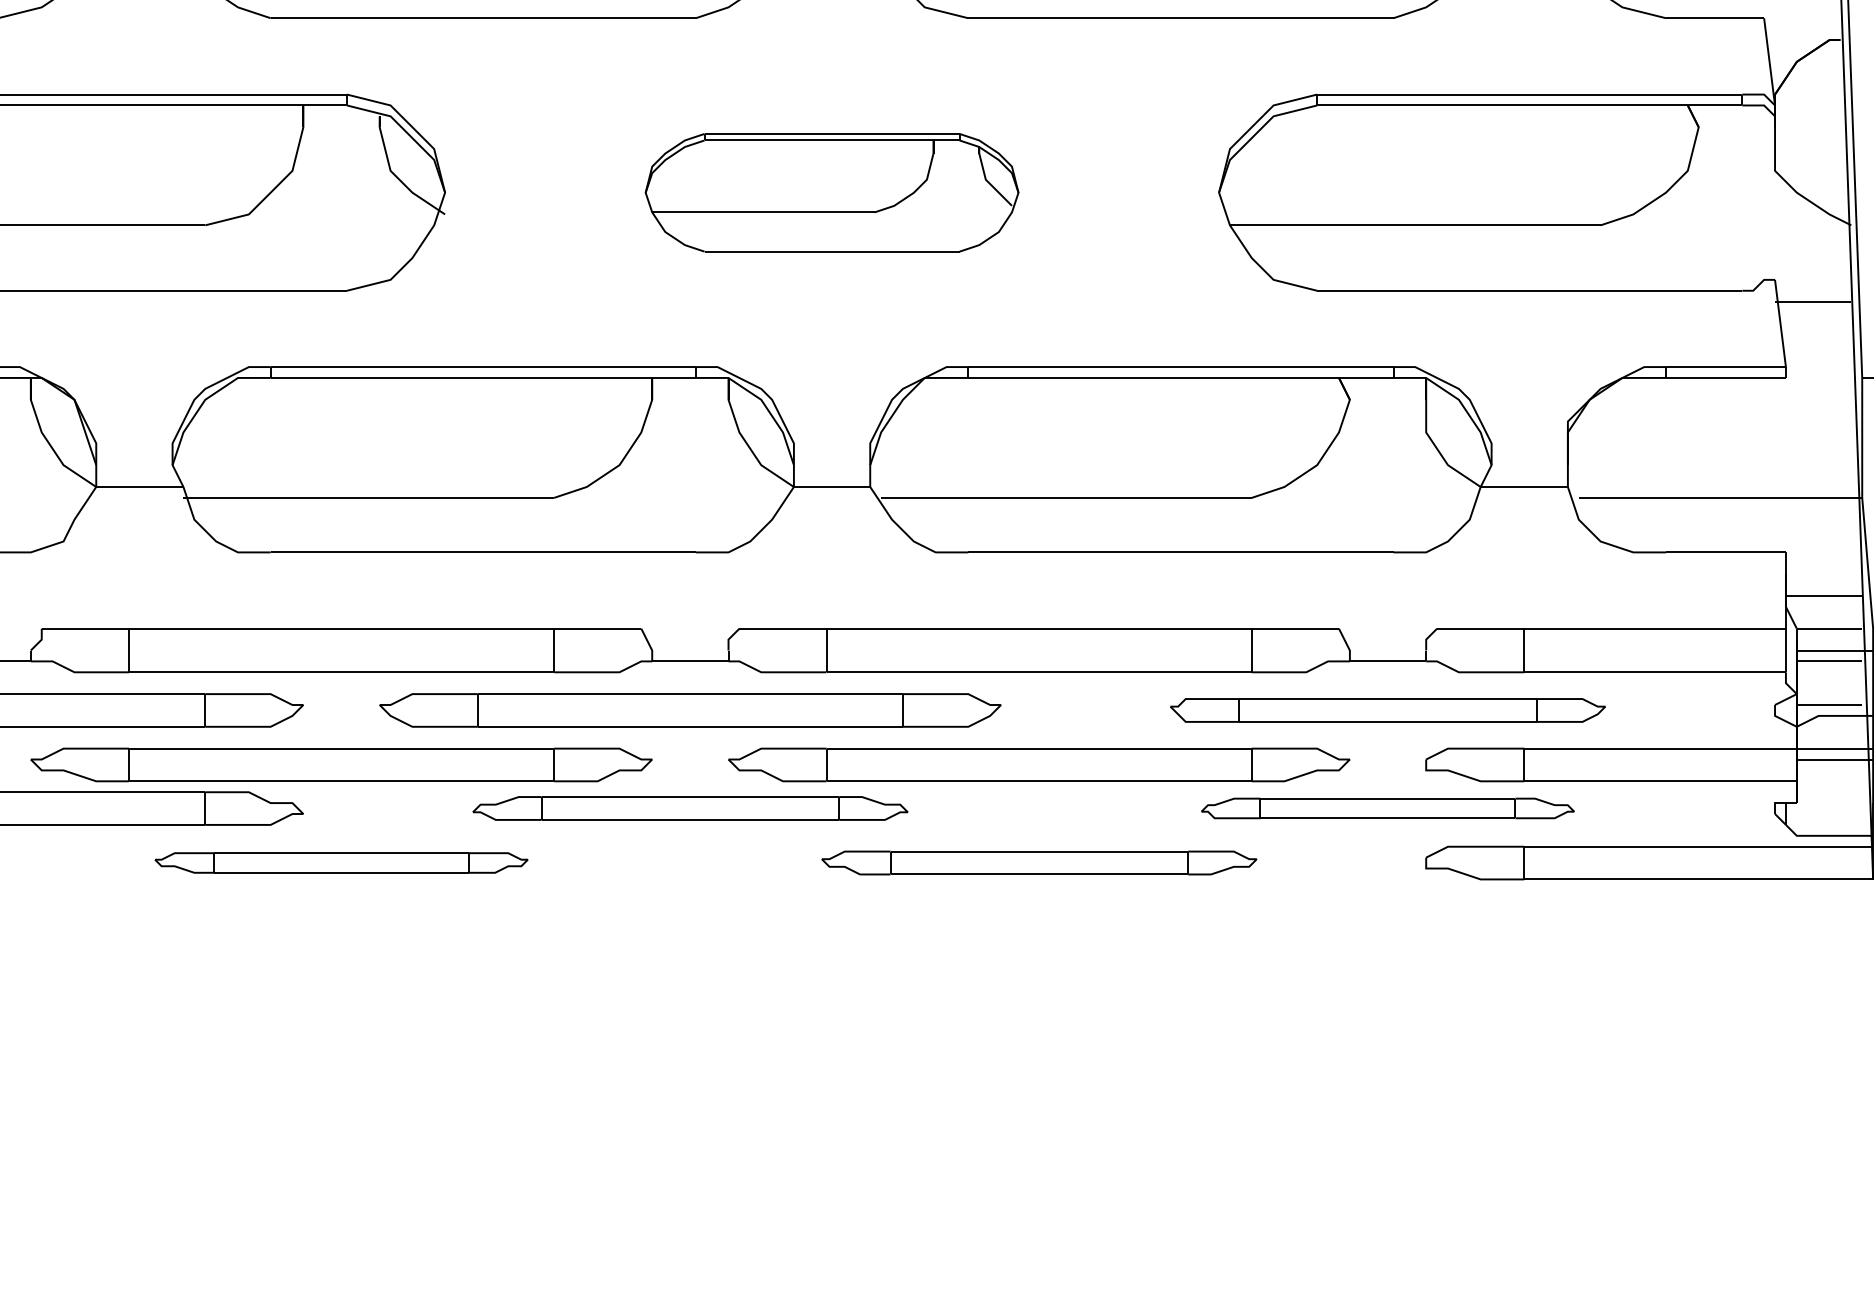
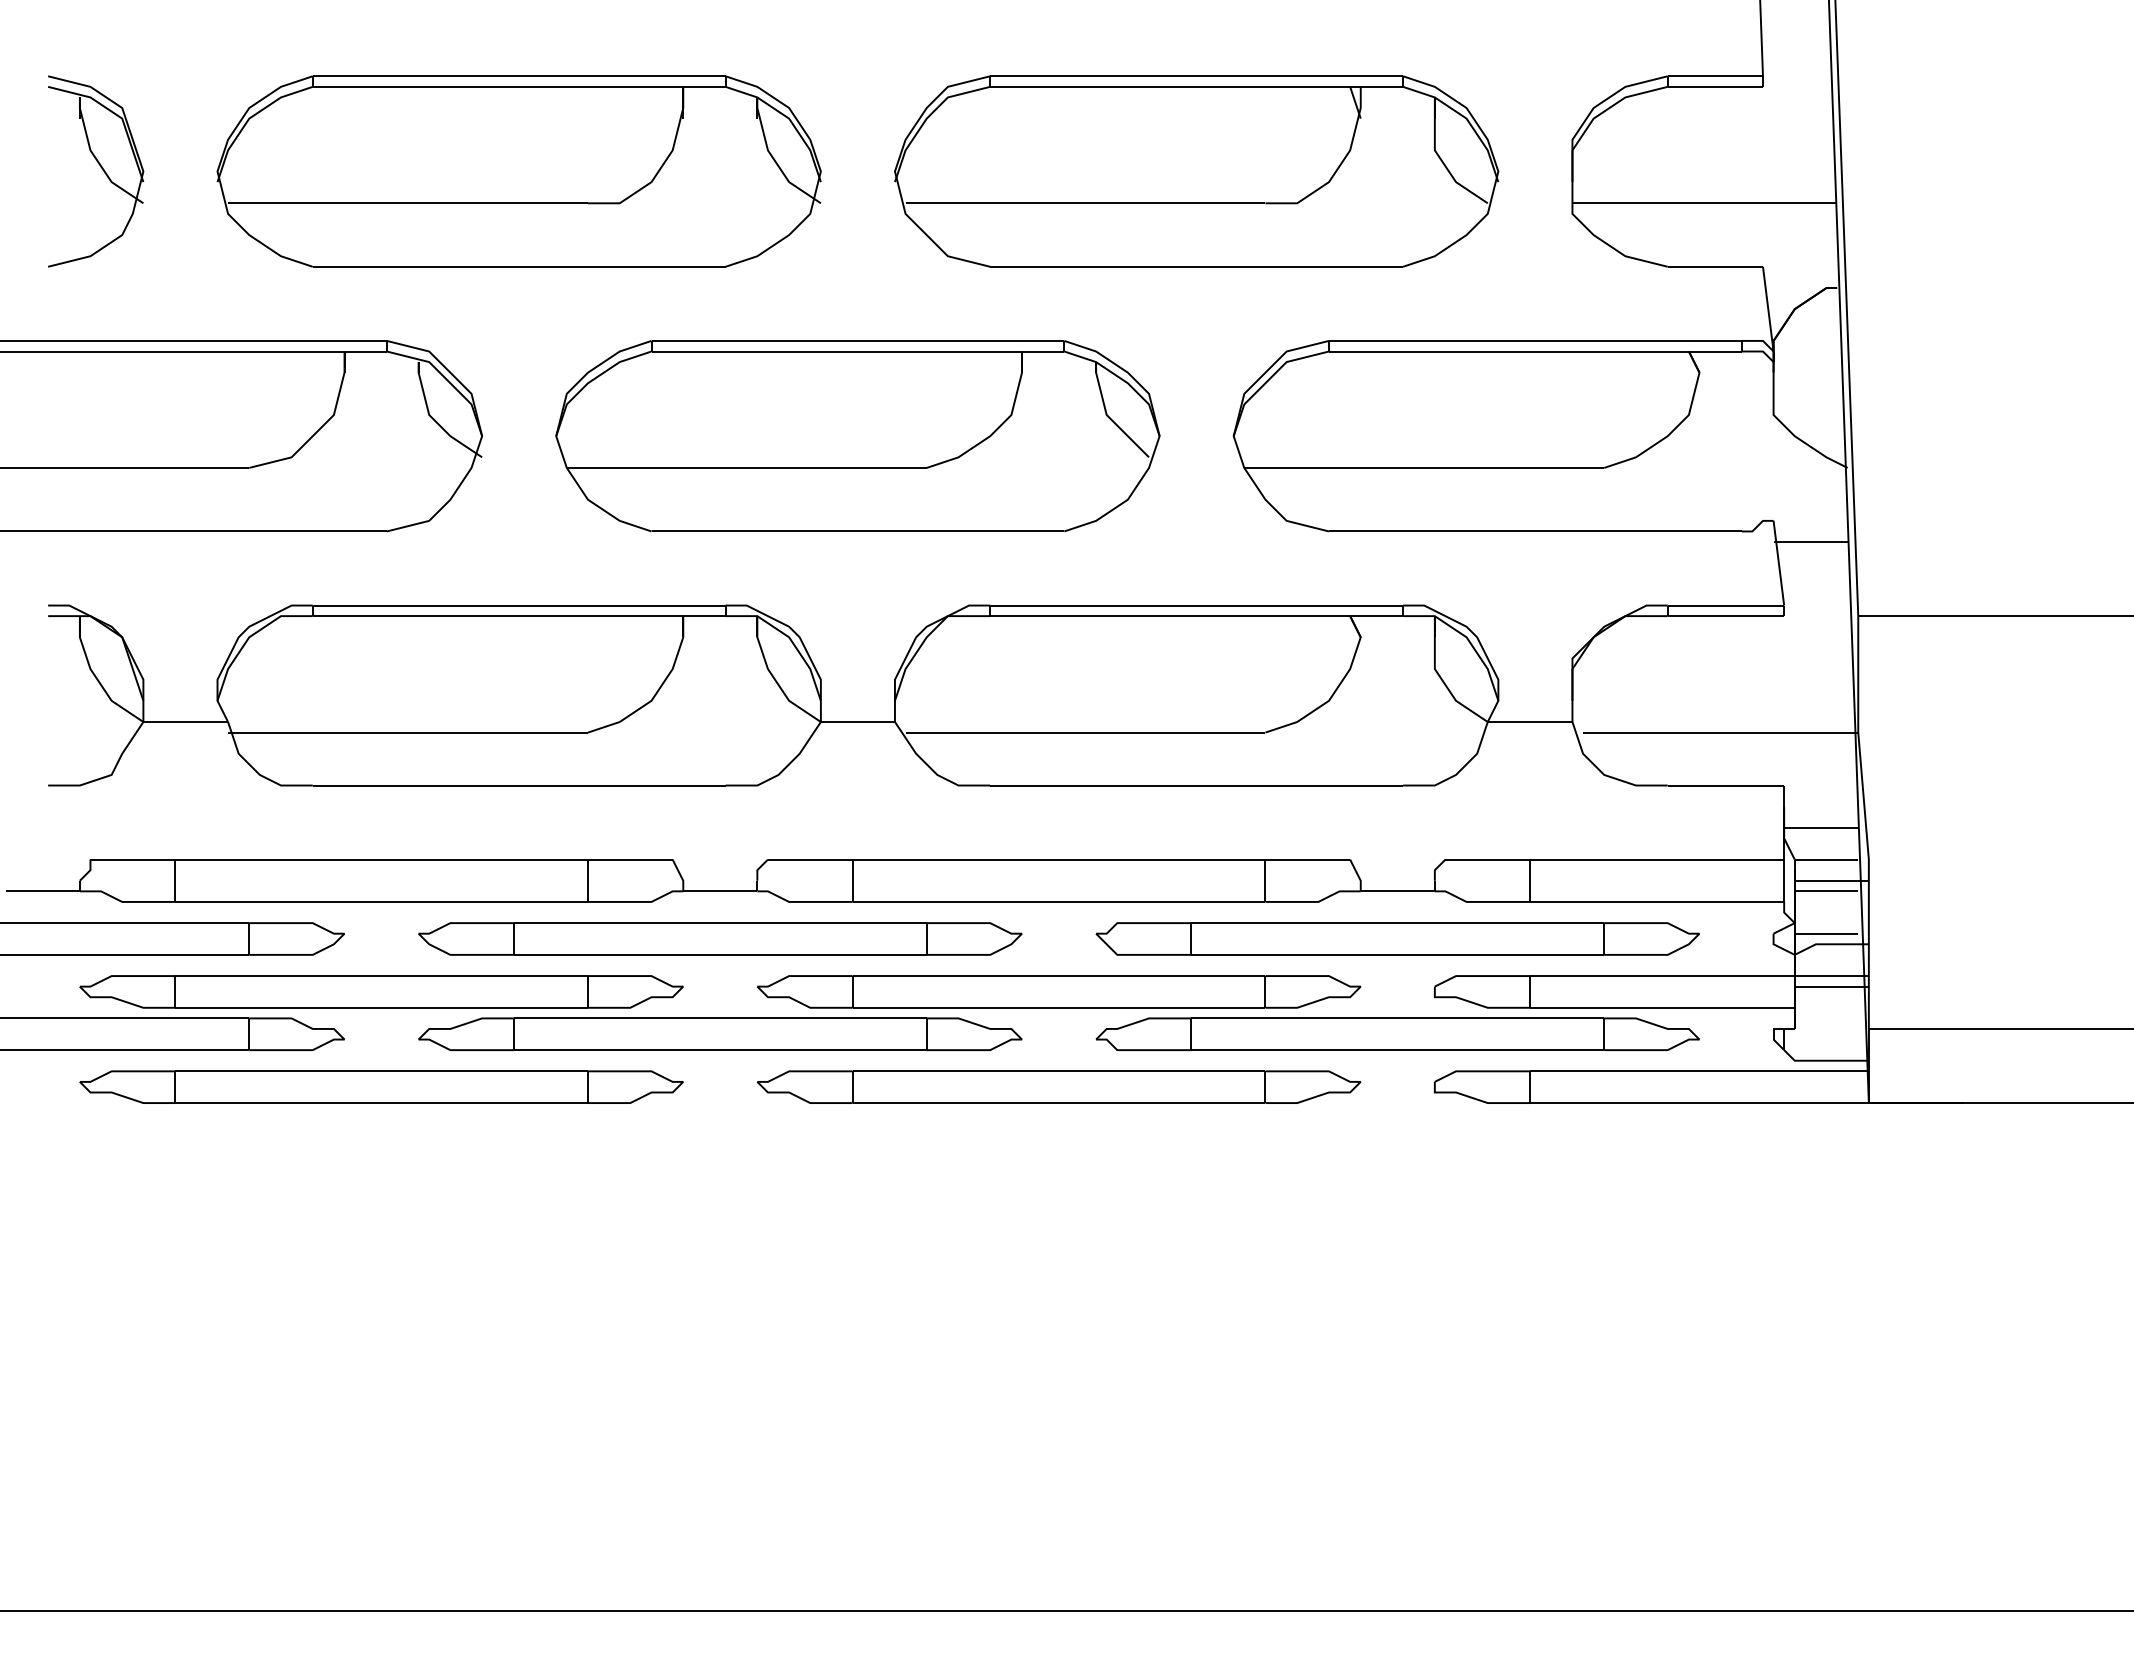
part: (831, 192) -> (857, 436), size x1.67
part: (1387, 709) -> (1397, 938), size x1.43
part: (690, 807) -> (720, 1033), size x1.43
part: (1387, 807) -> (1397, 1033), size x1.67
part: (341, 862) -> (381, 1086), size x1.67
part: (1039, 862) -> (1059, 1086), size x1.43

